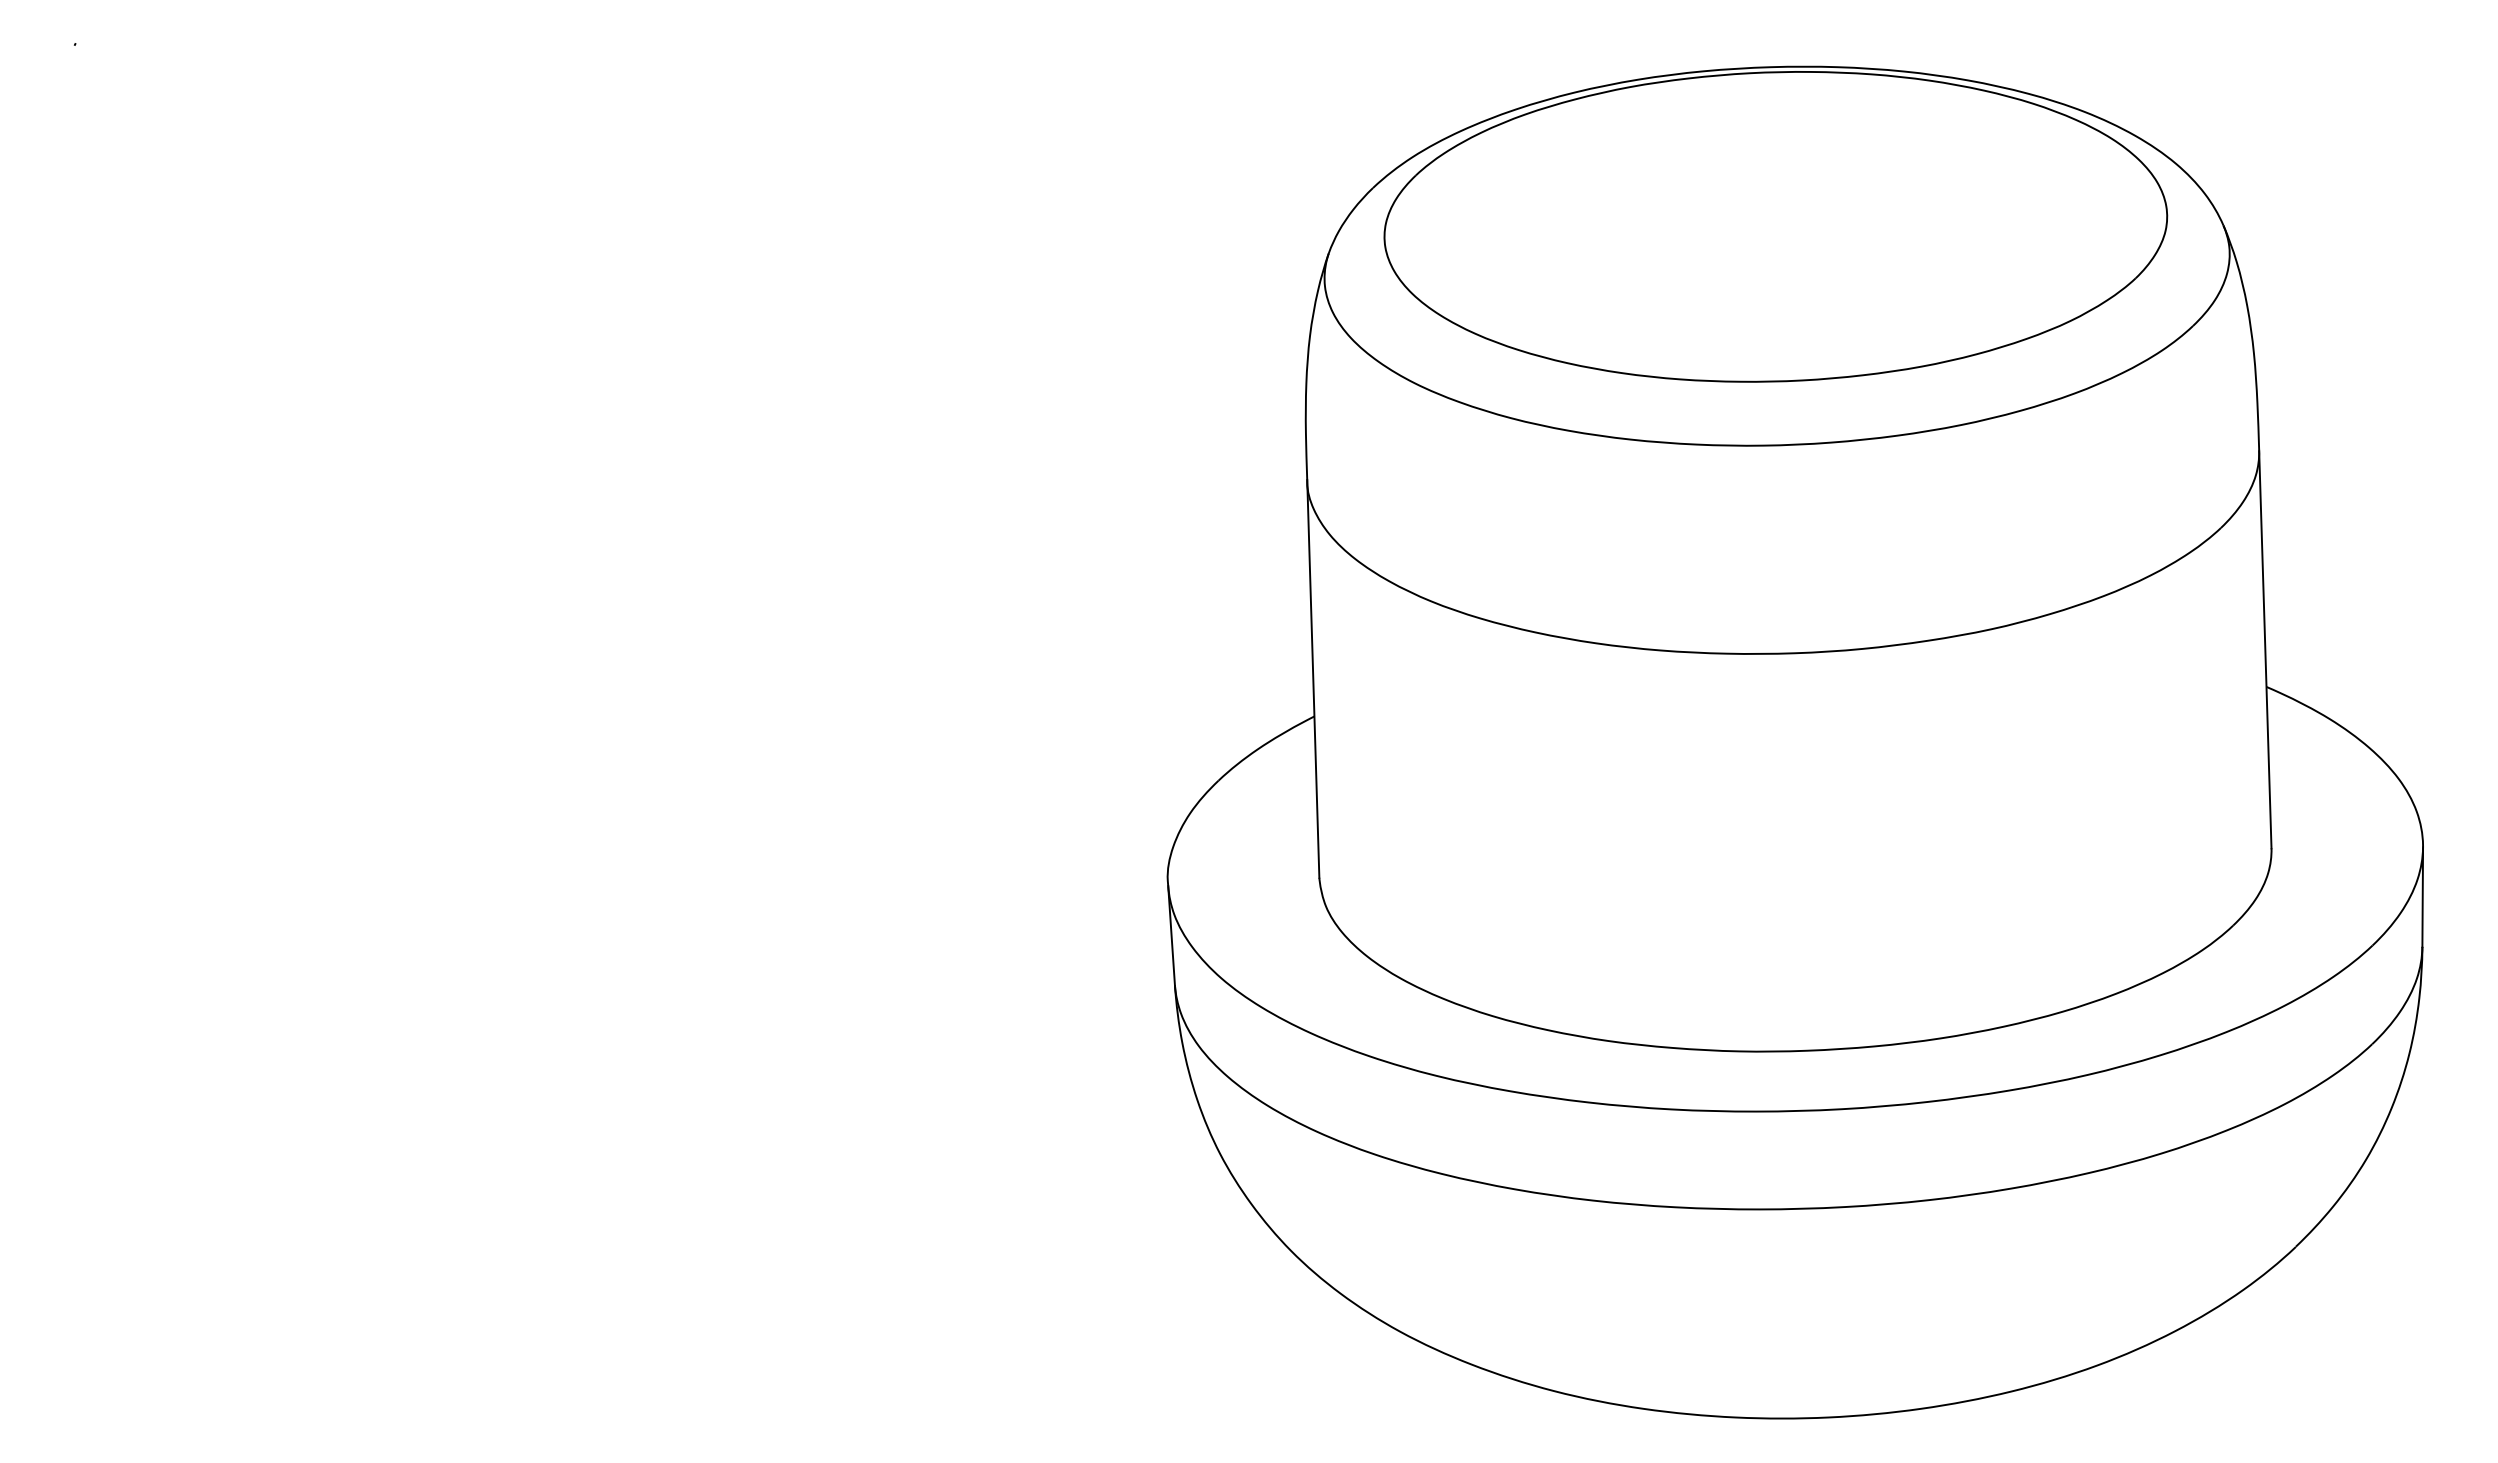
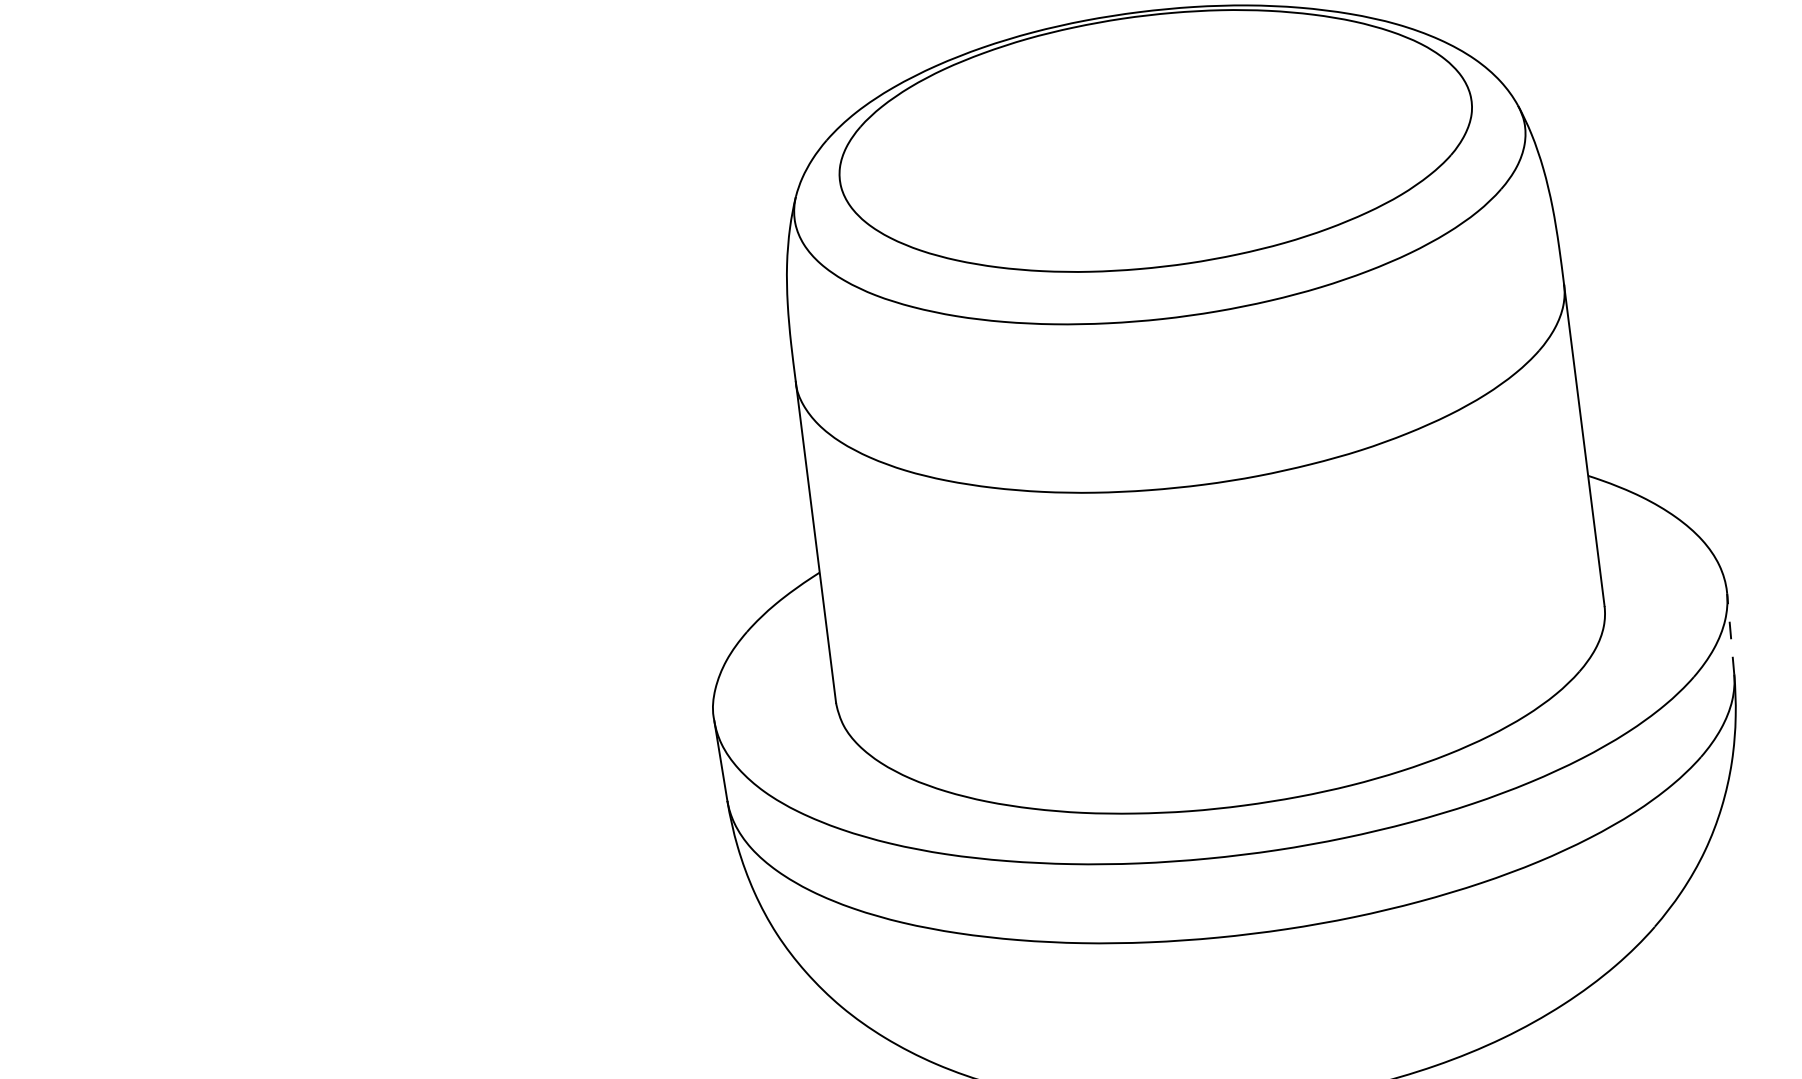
line: (2422, 897) -> (1730, 634), solid -> dashed

